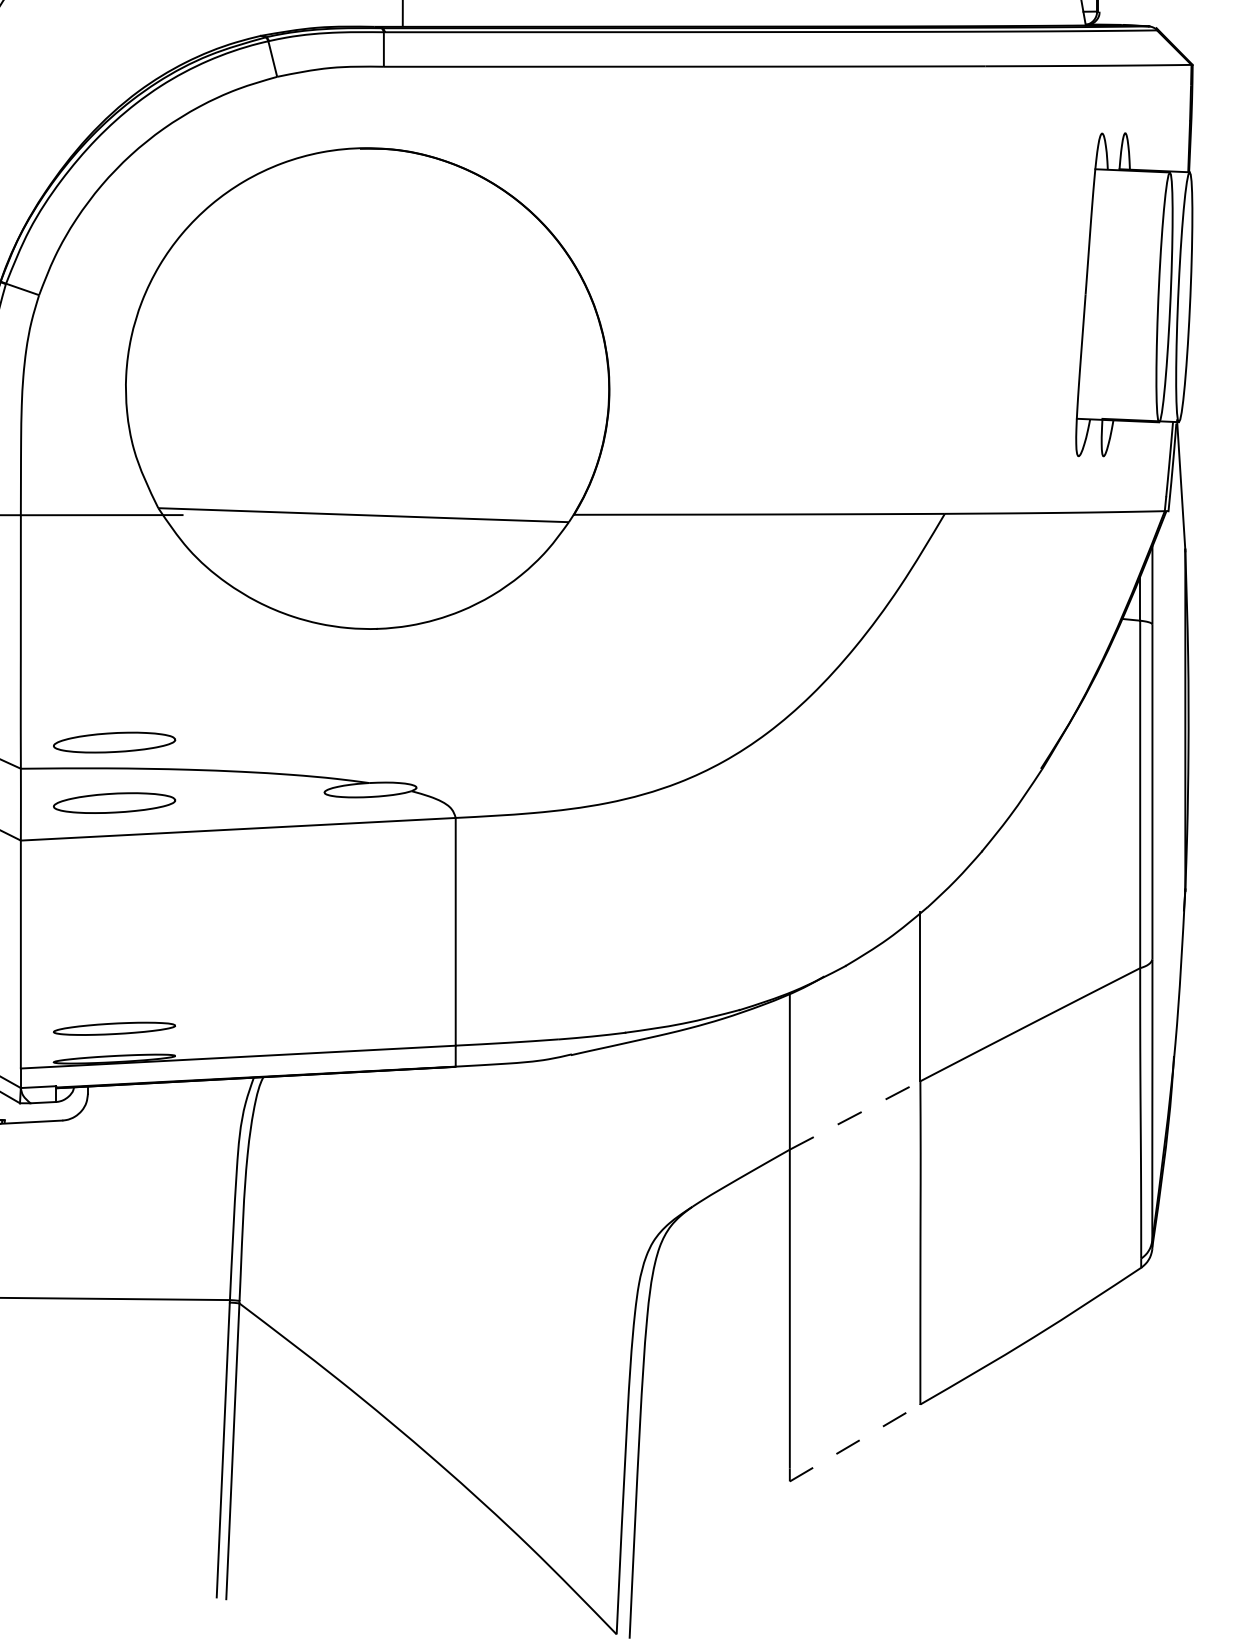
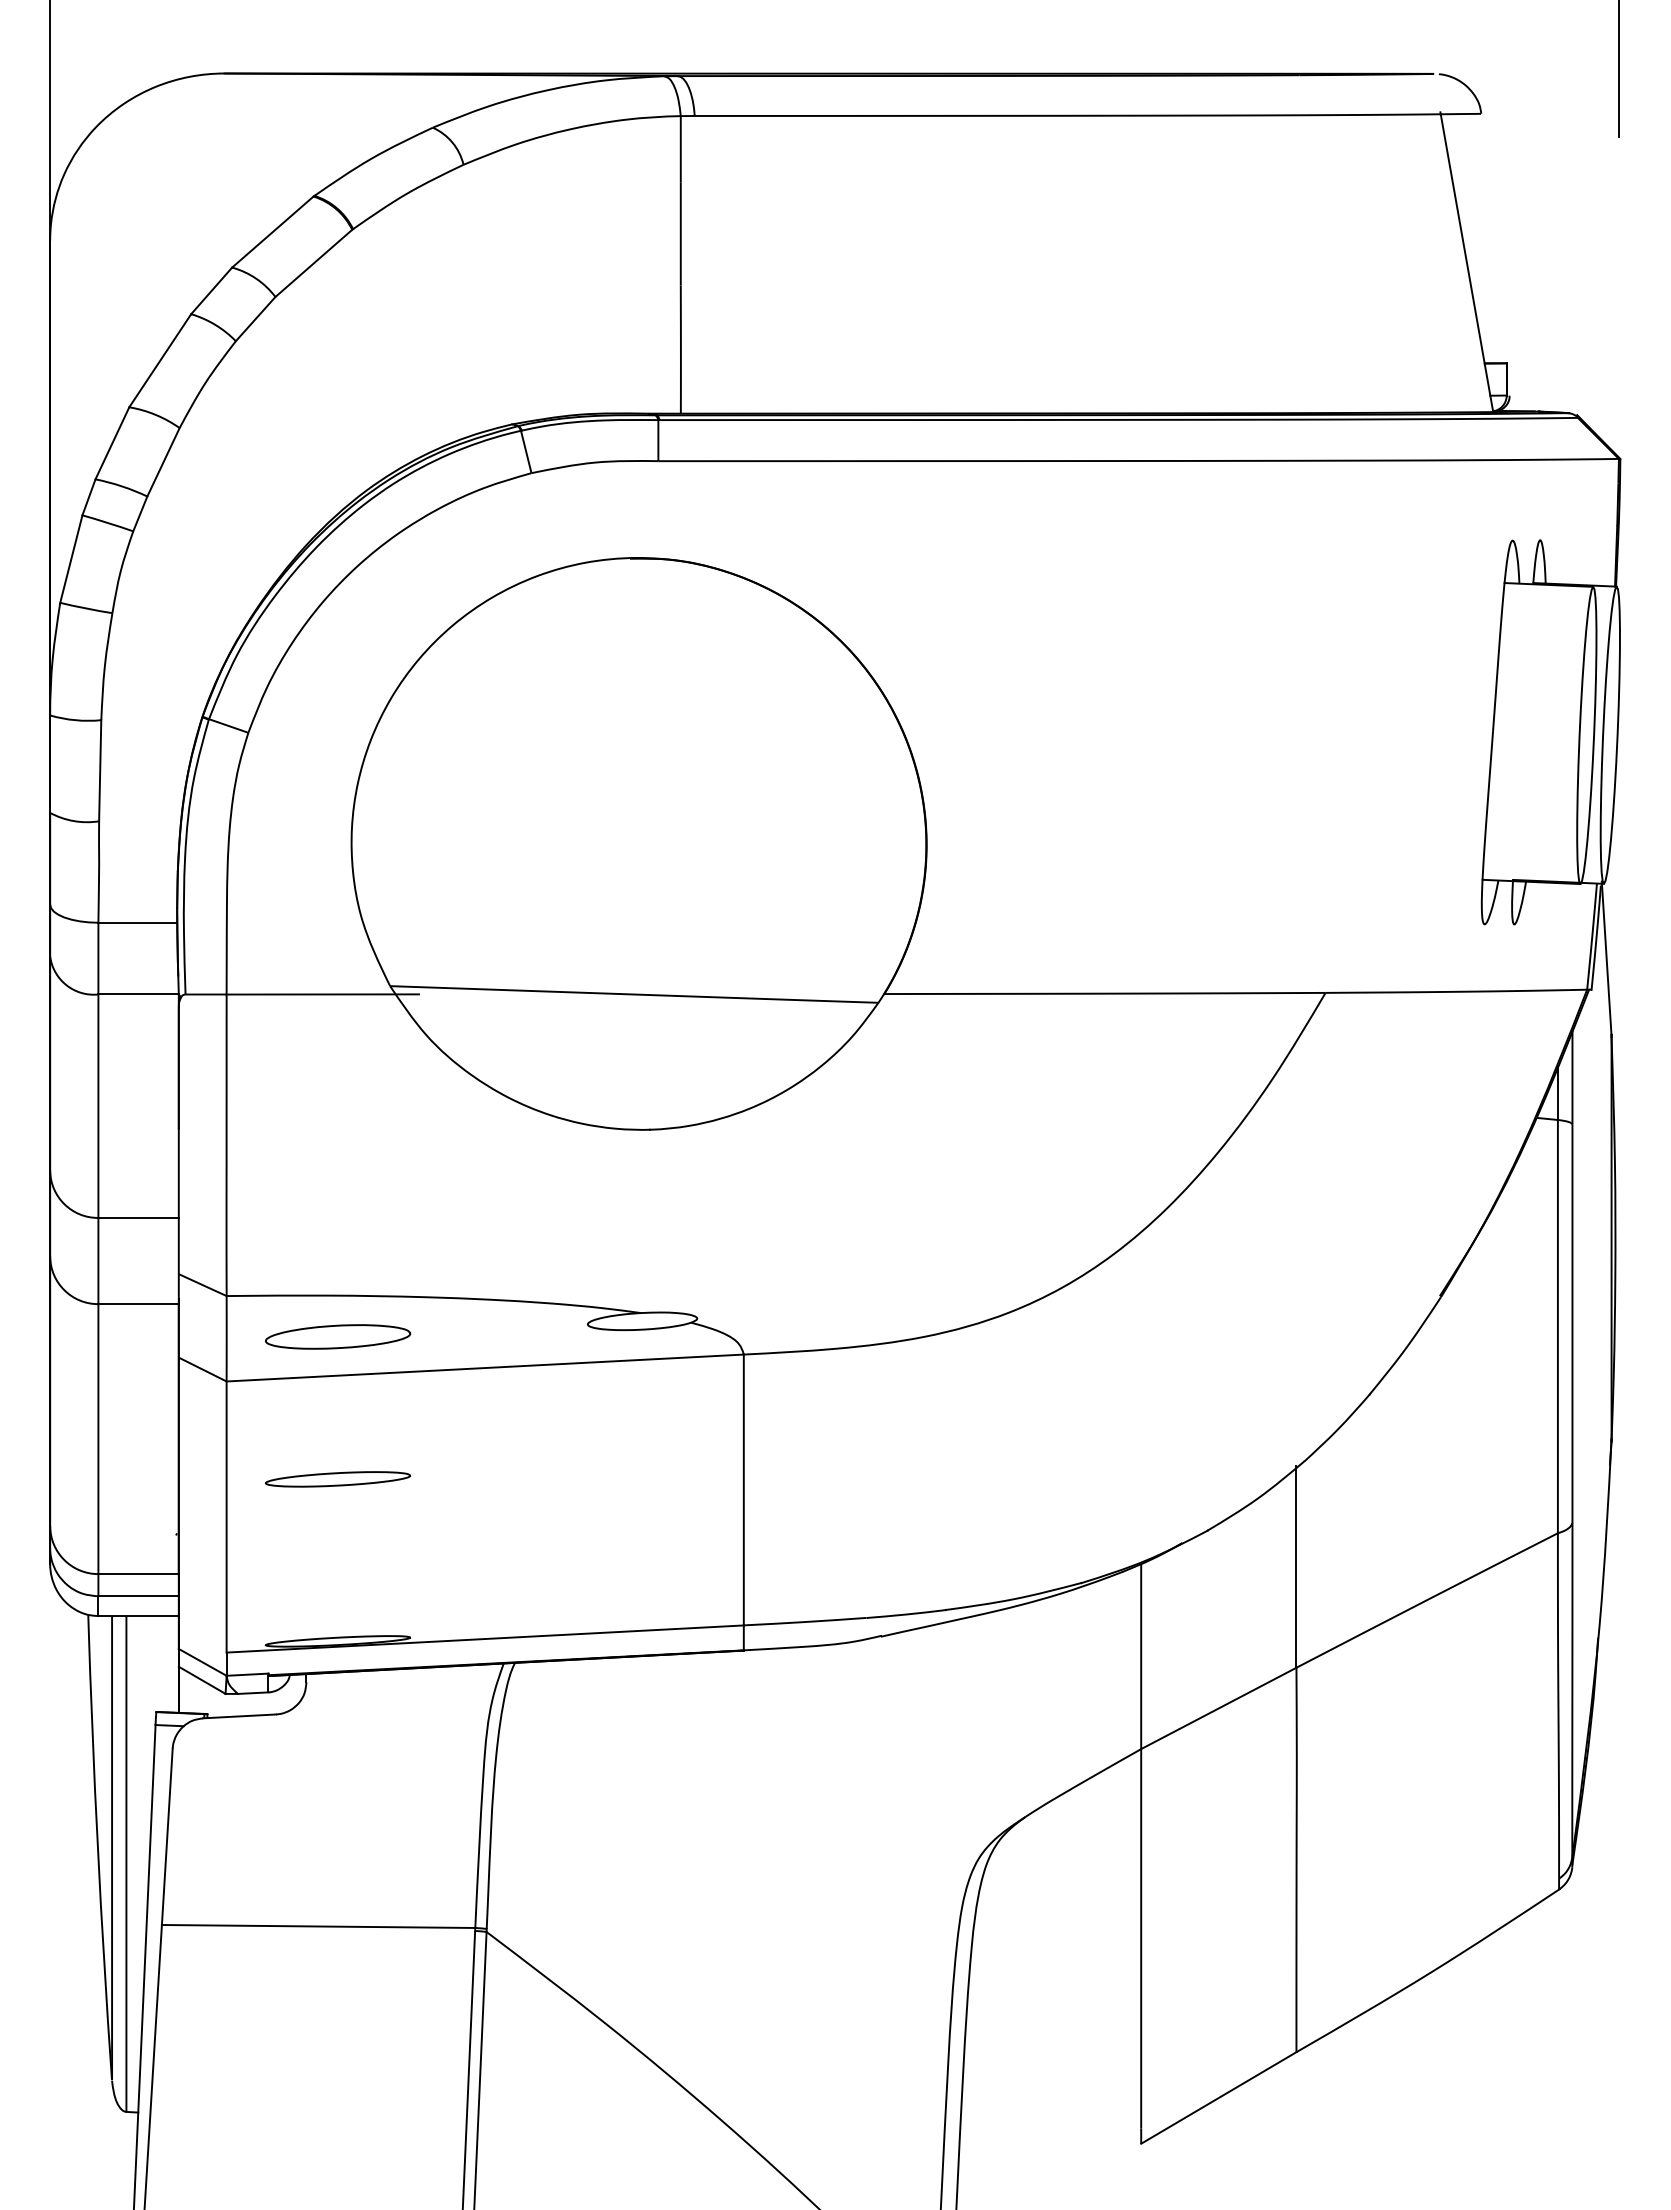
part: (114, 742) -> (338, 1264), removed
part: (114, 1028) -> (338, 1479), moved
line: (854, 1115) -> (1218, 1708), dashed -> solid
line: (855, 1442) -> (1219, 2097), dashed -> solid

